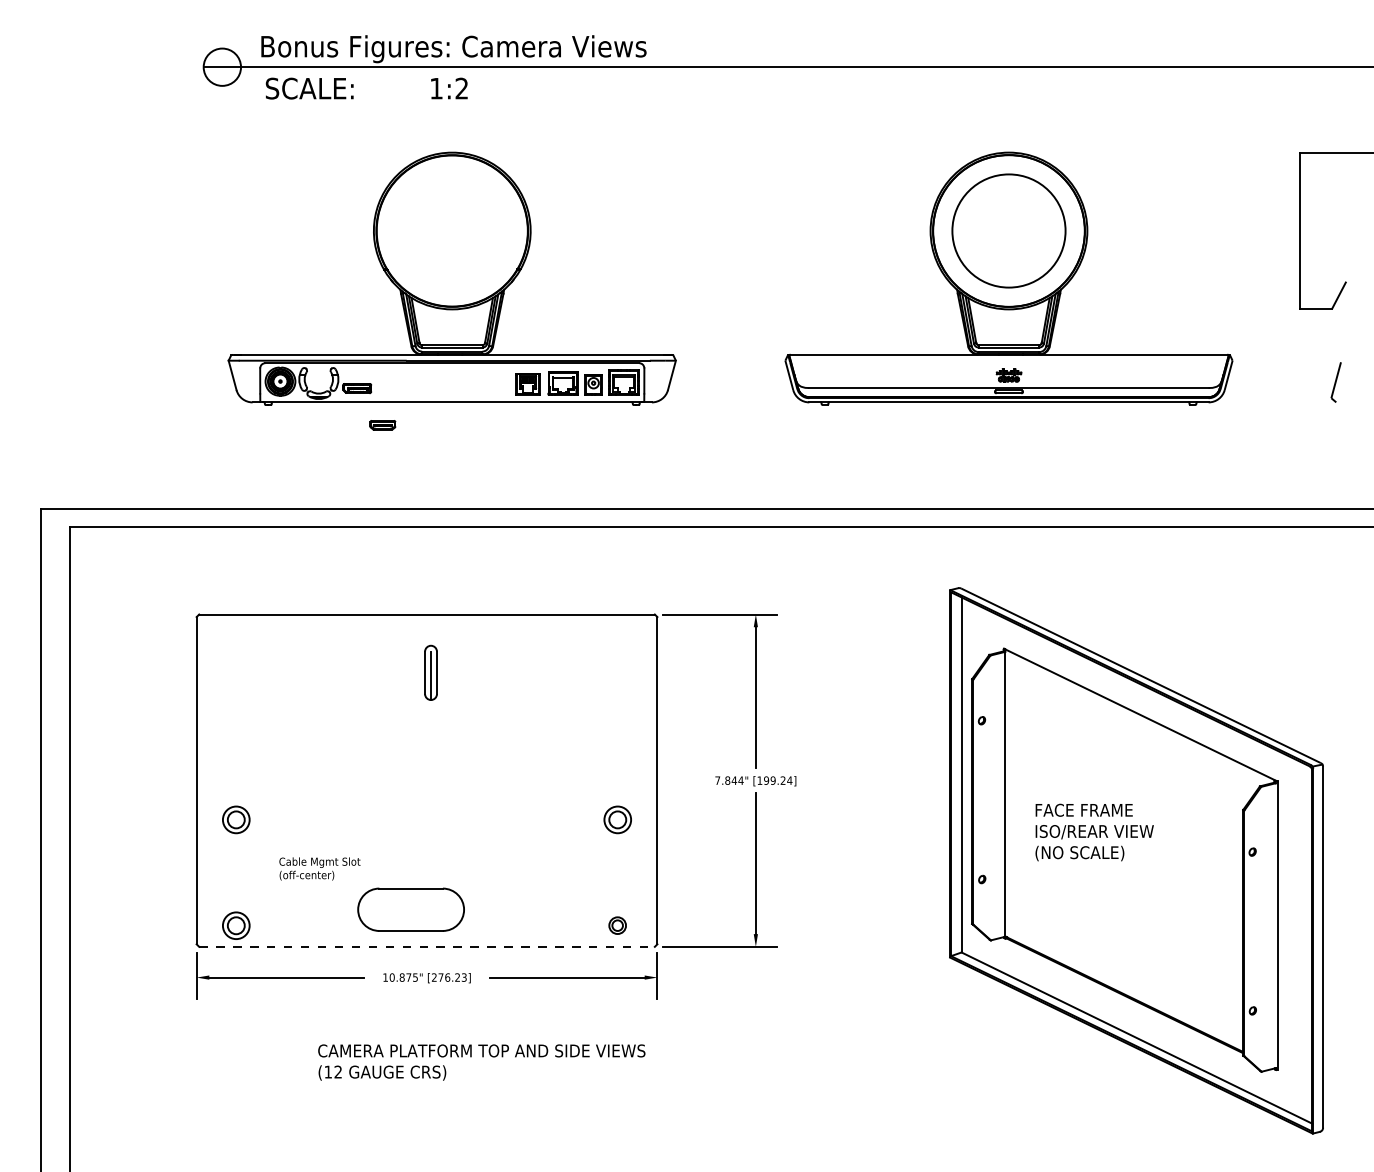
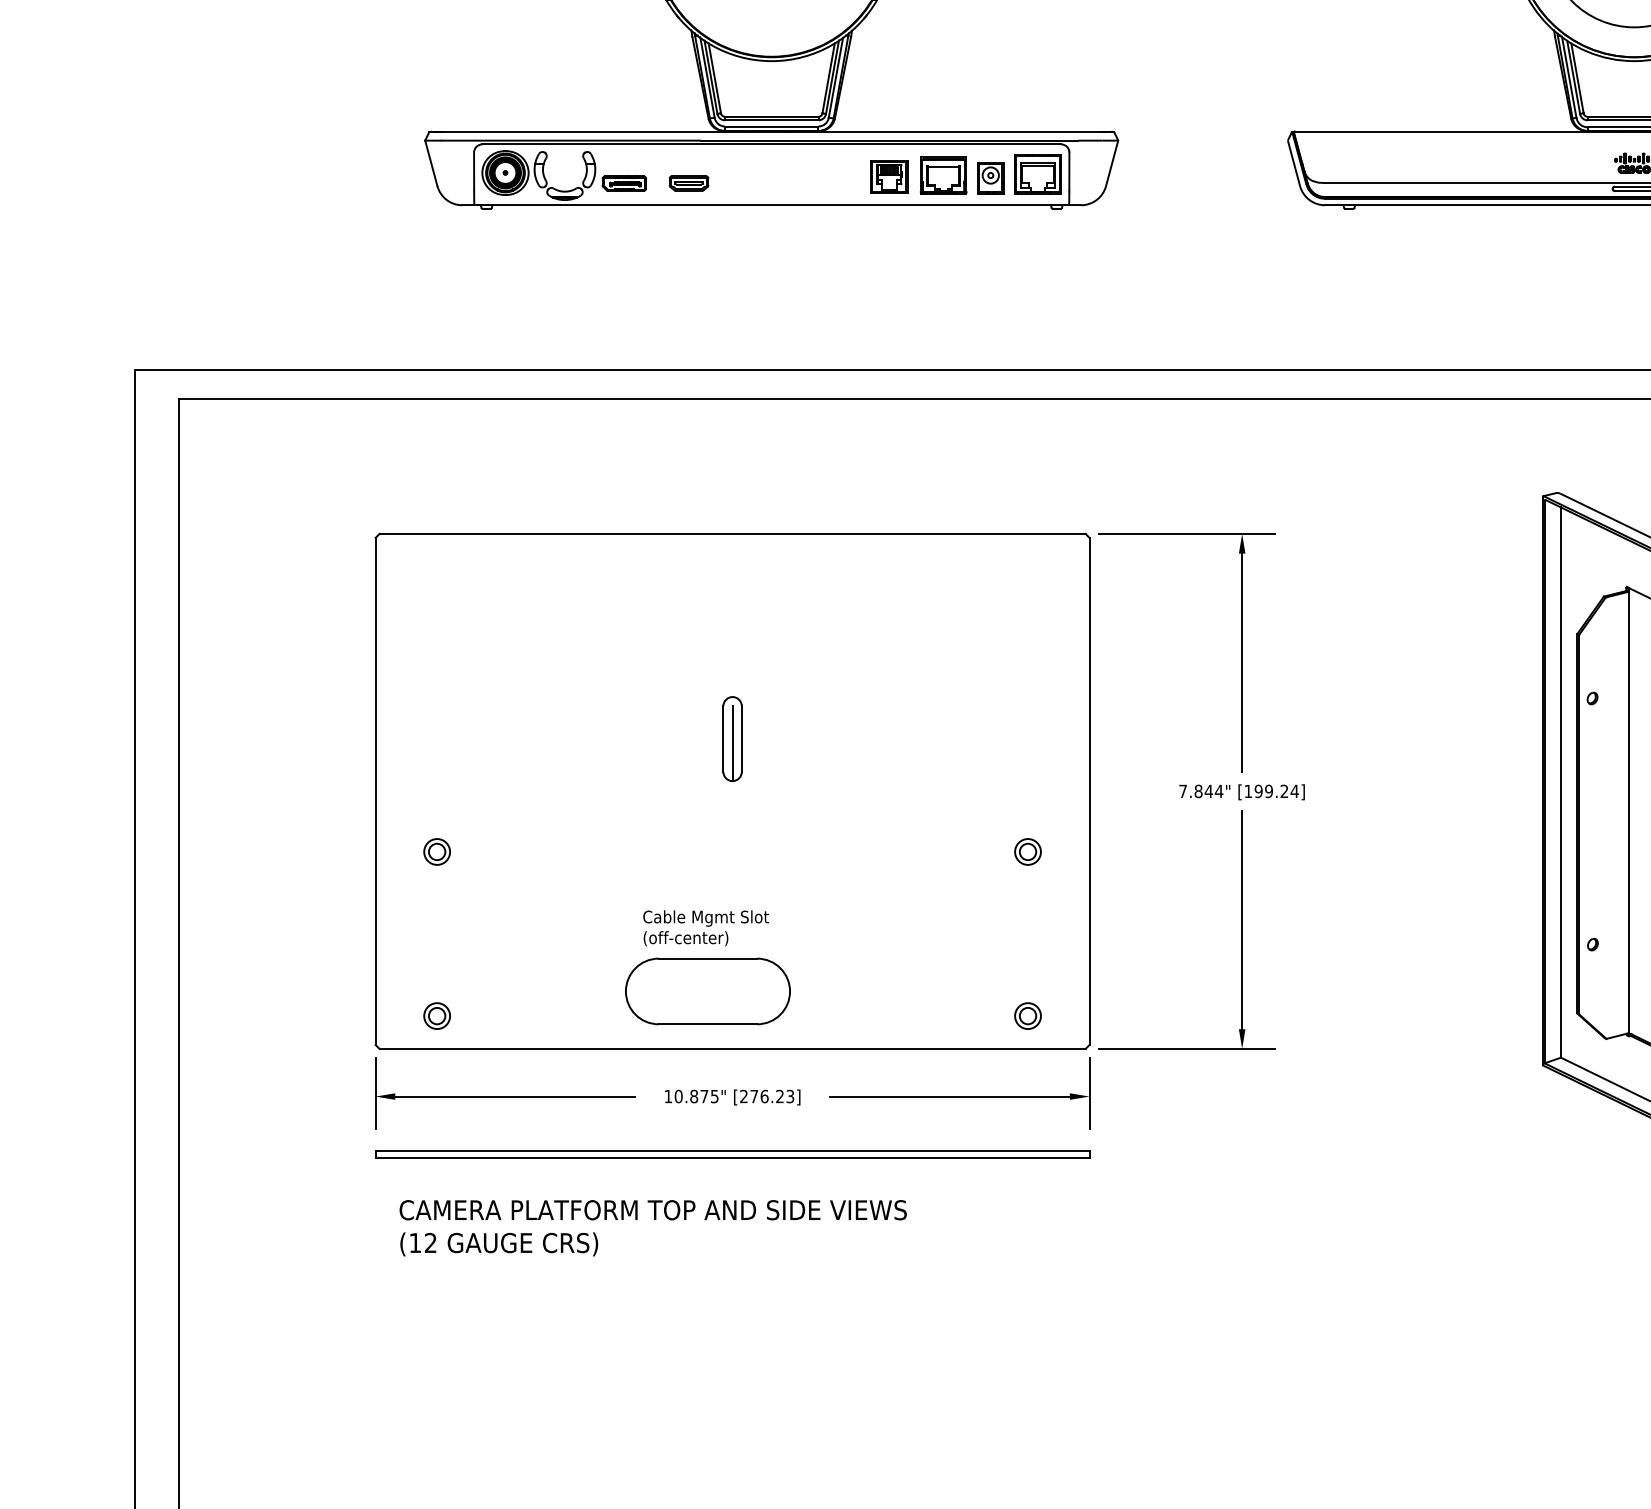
part: (382, 425) -> (688, 183), moved
part: (430, 672) -> (731, 738), moved
part: (236, 819) -> (437, 851), size x0.62
part: (617, 819) -> (1027, 851), size x0.62
text: (319, 868) -> (705, 927), moved
part: (236, 925) -> (437, 1015), size x0.62
line: (427, 946) -> (733, 1048), dashed -> solid
part: (426, 1014) -> (731, 1153), added
text: (481, 1062) -> (652, 1228), moved

